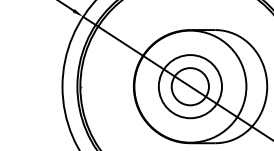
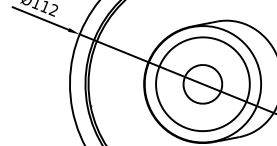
circle: (190, 86) -> (202, 84), size x1.43

